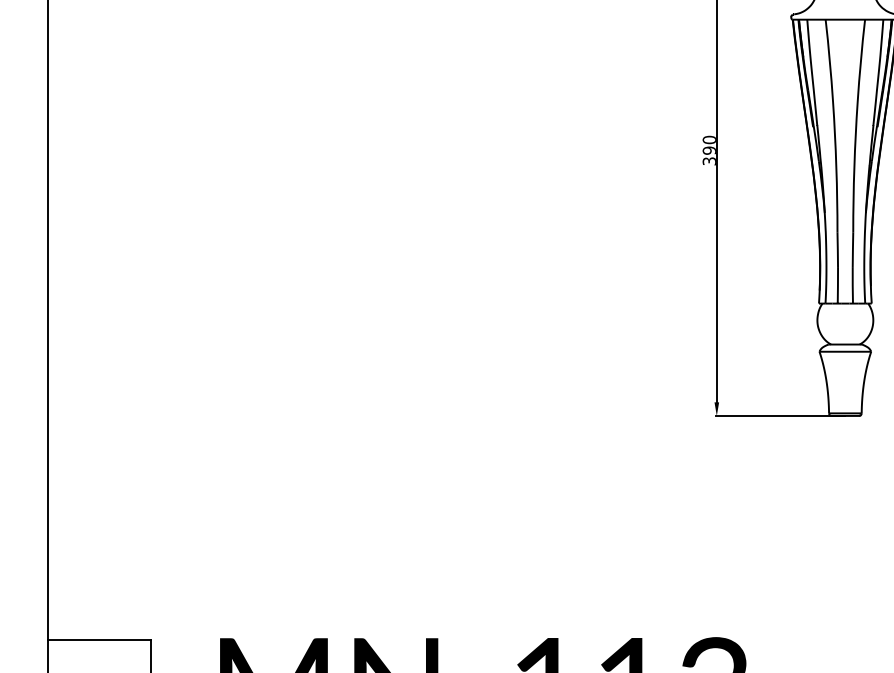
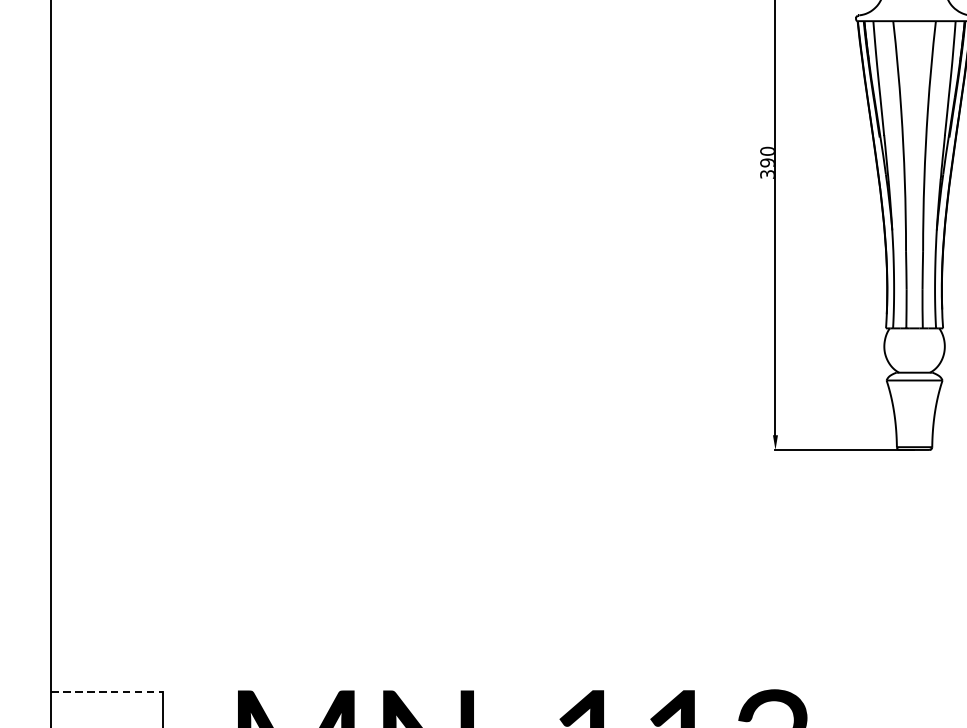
line: (99, 639) -> (107, 691), solid -> dashed

